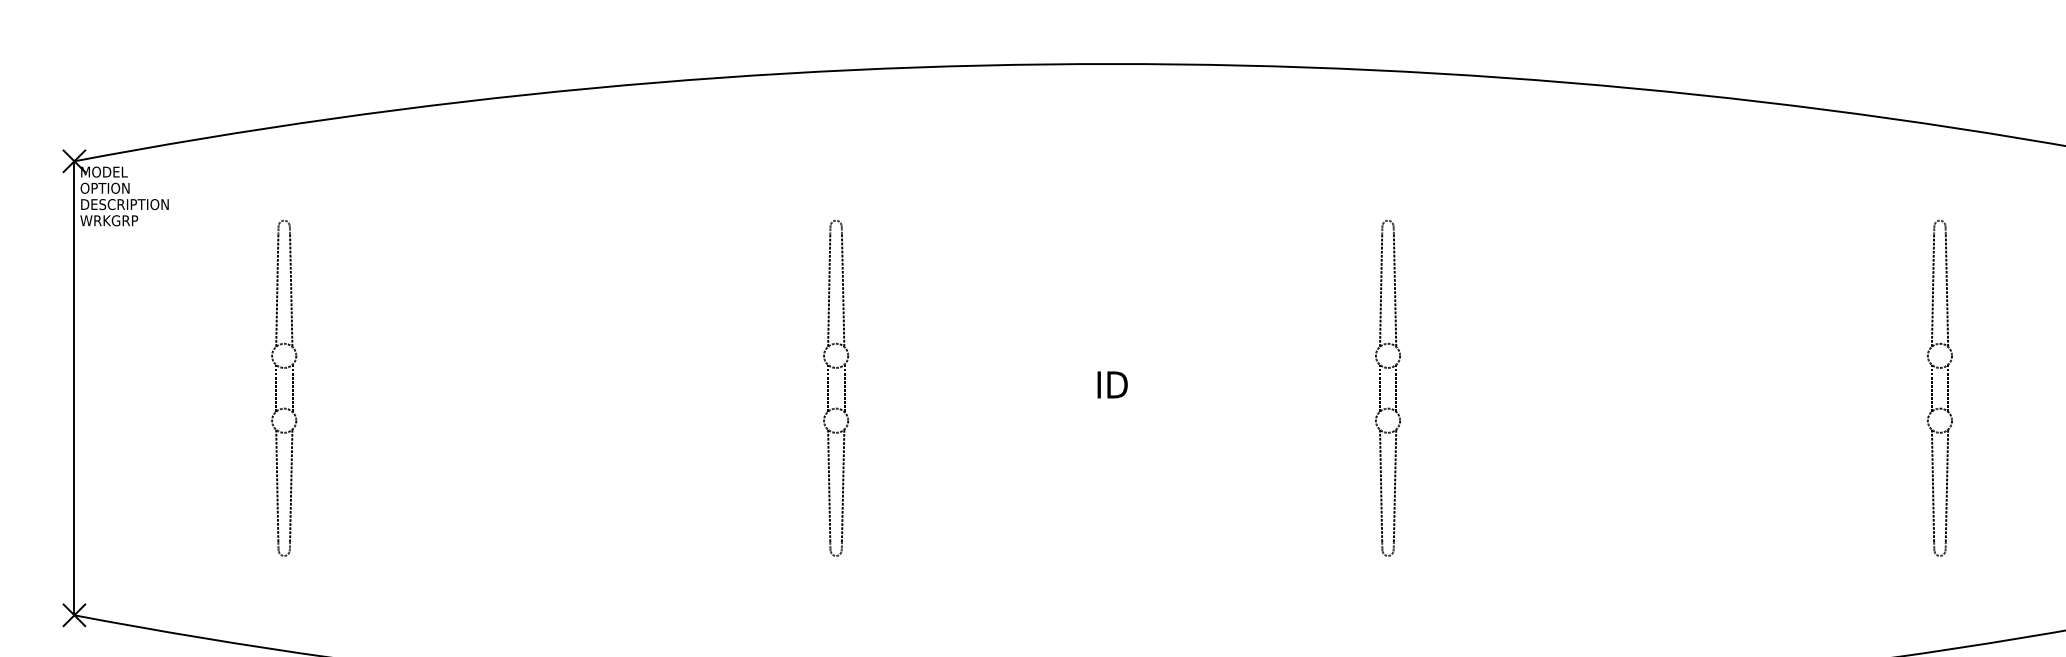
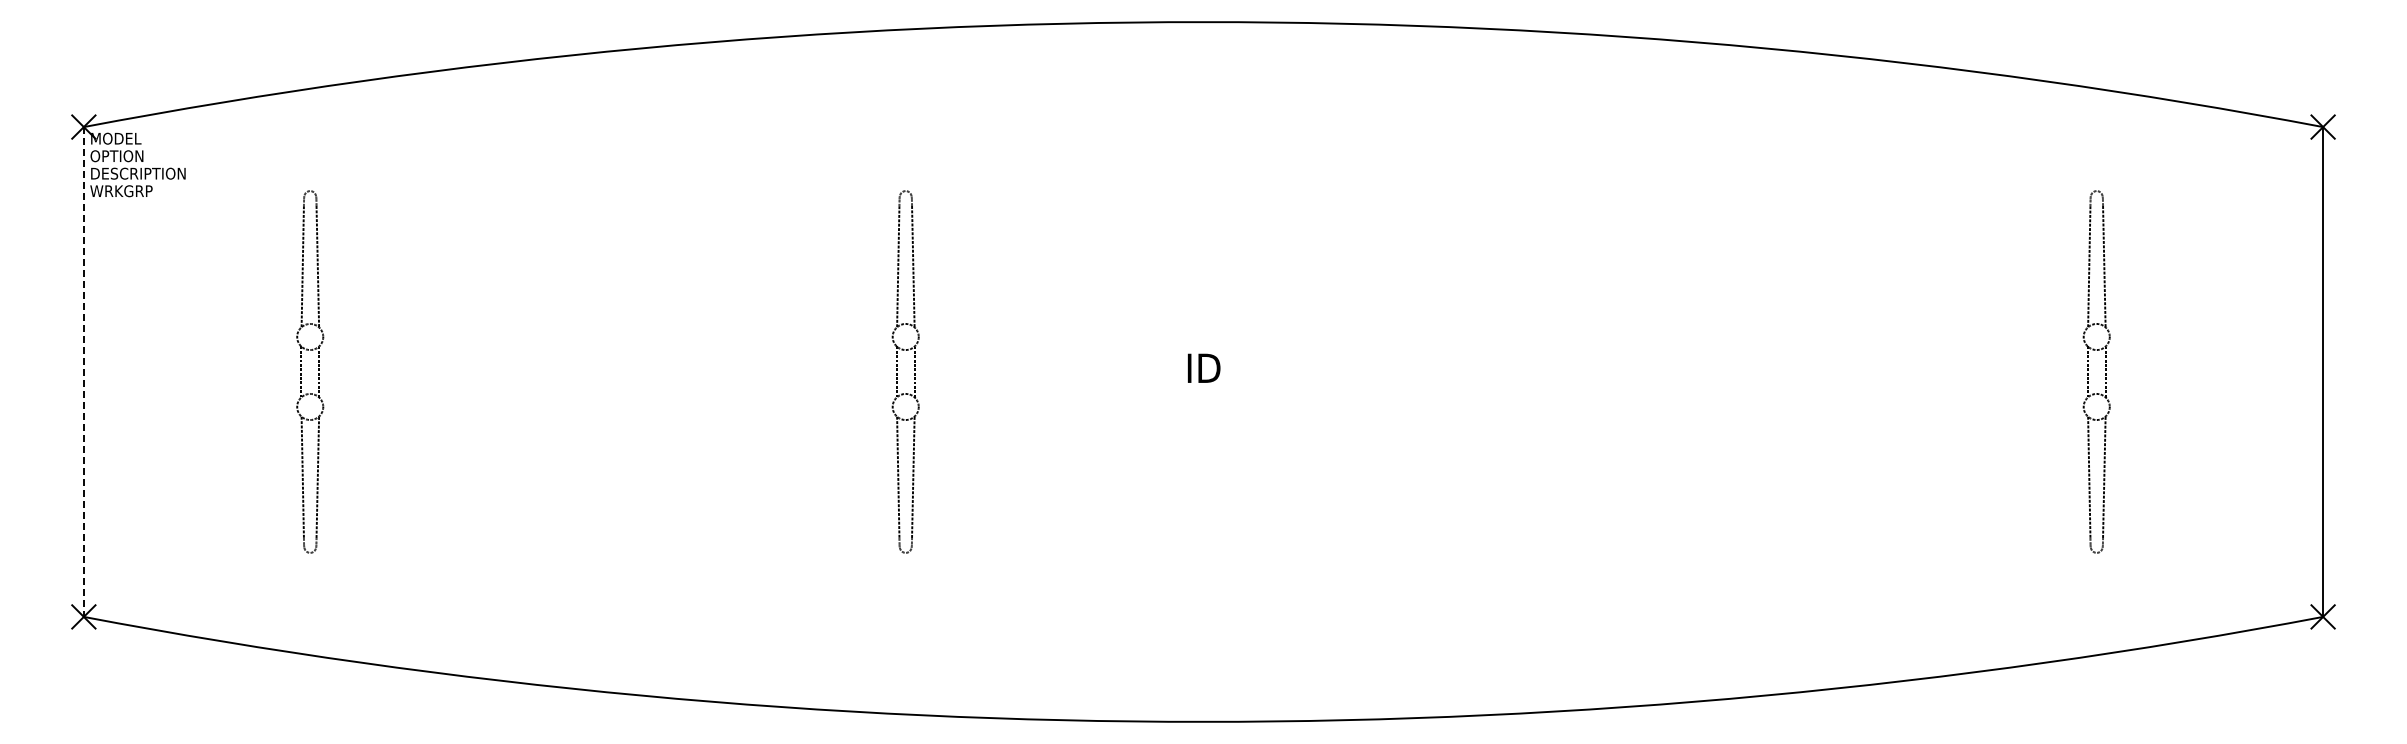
part: (1395, 386) -> (1509, 370), removed
line: (74, 388) -> (83, 372), solid -> dashed

